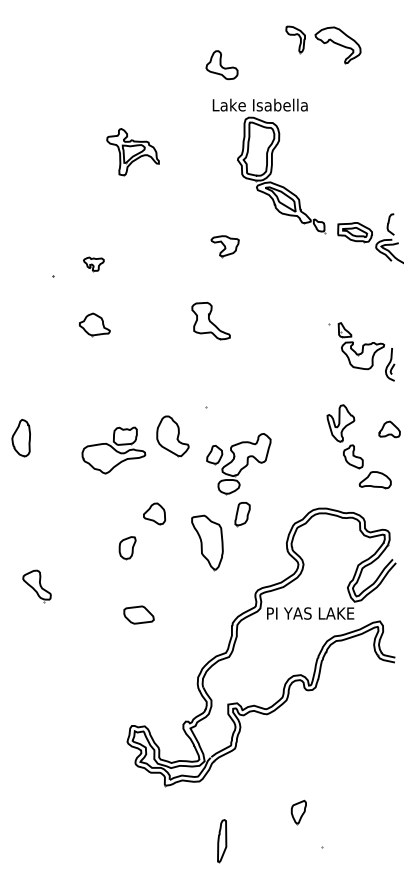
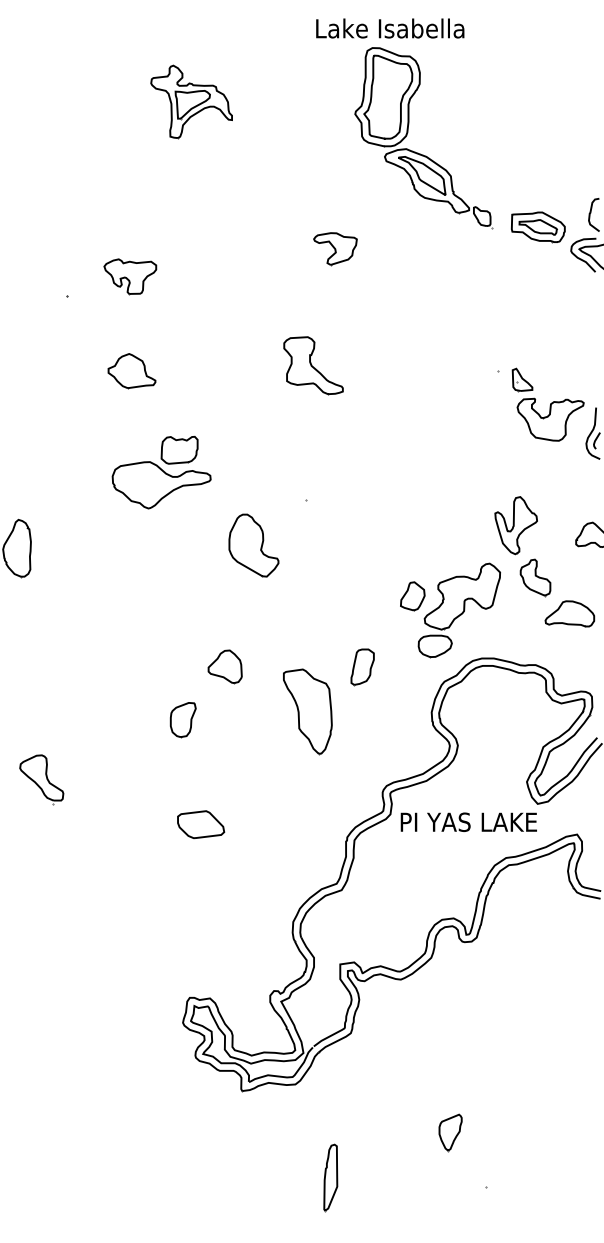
part: (93, 264) -> (129, 277), size x1.67
part: (113, 450) -> (161, 472), moved
part: (238, 464) -> (449, 611), moved

